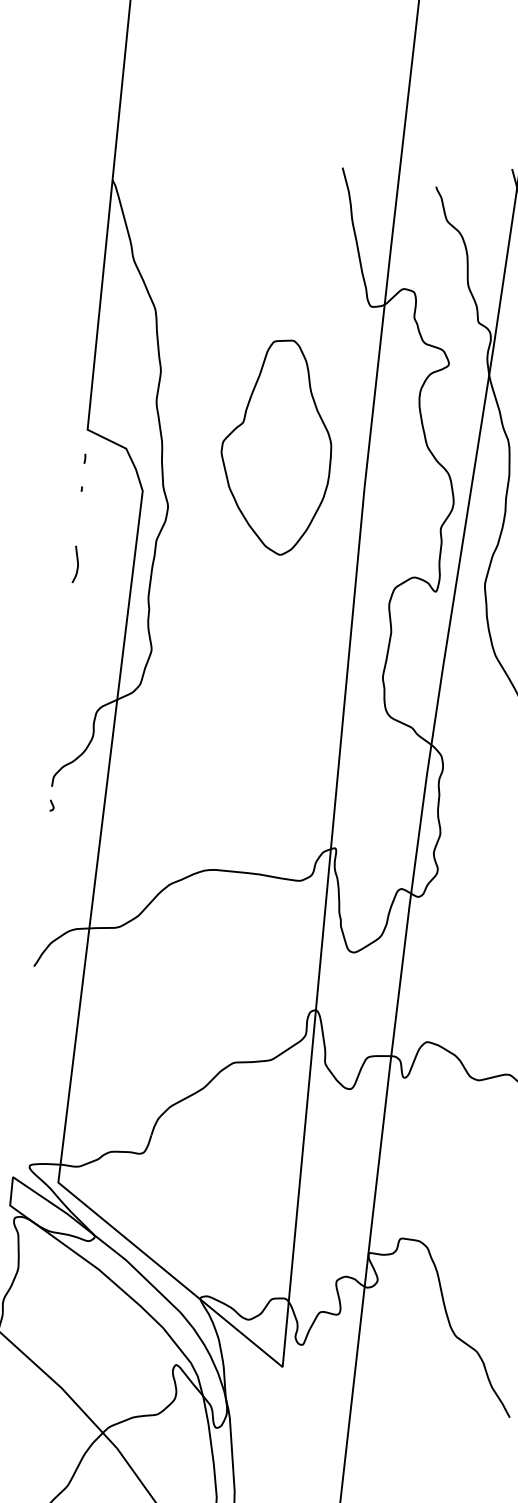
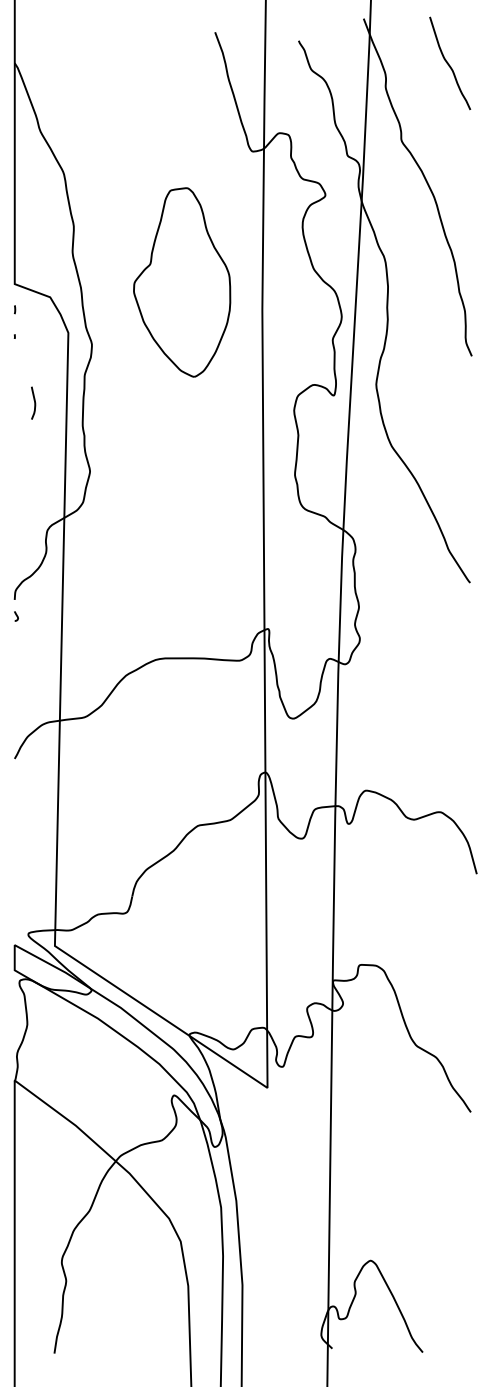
curve: (77, 563) -> (34, 402), moved

